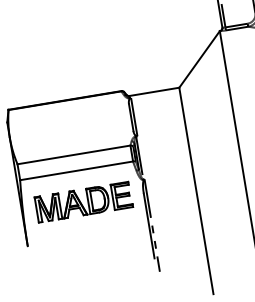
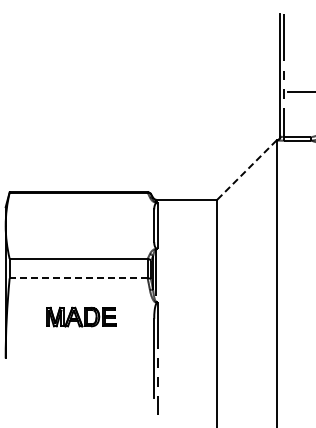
line: (199, 59) -> (246, 170), solid -> dashed
line: (76, 170) -> (78, 278), solid -> dashed
part: (84, 201) -> (81, 316), size x0.6

